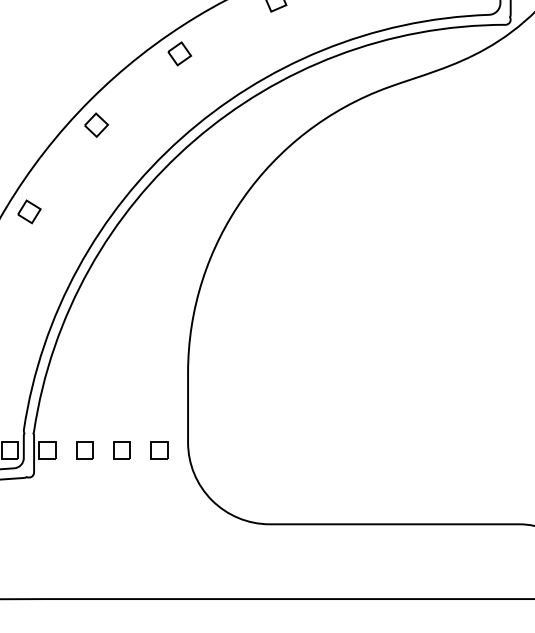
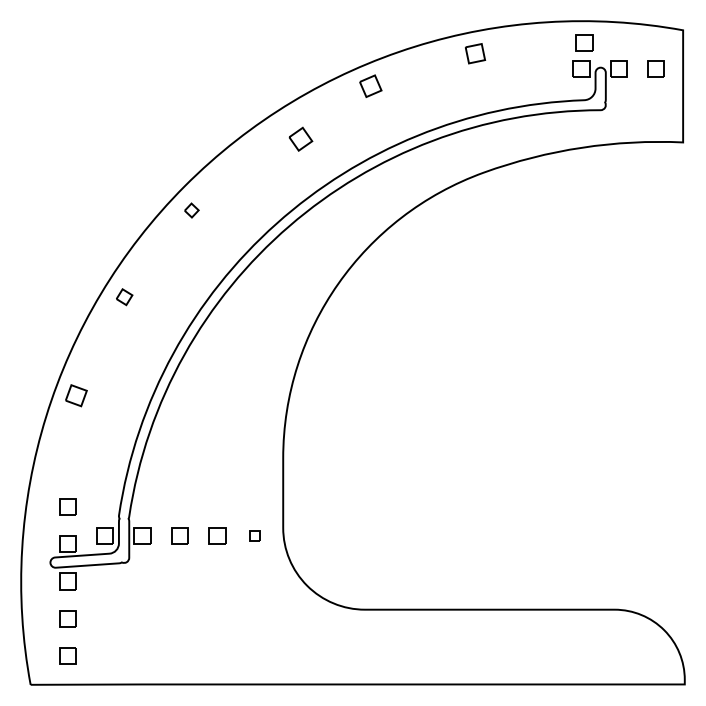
part: (179, 53) -> (300, 138), moved
part: (96, 125) -> (191, 210), size x0.6
part: (29, 211) -> (124, 296), size x0.7
part: (159, 450) -> (254, 535), size x0.6

